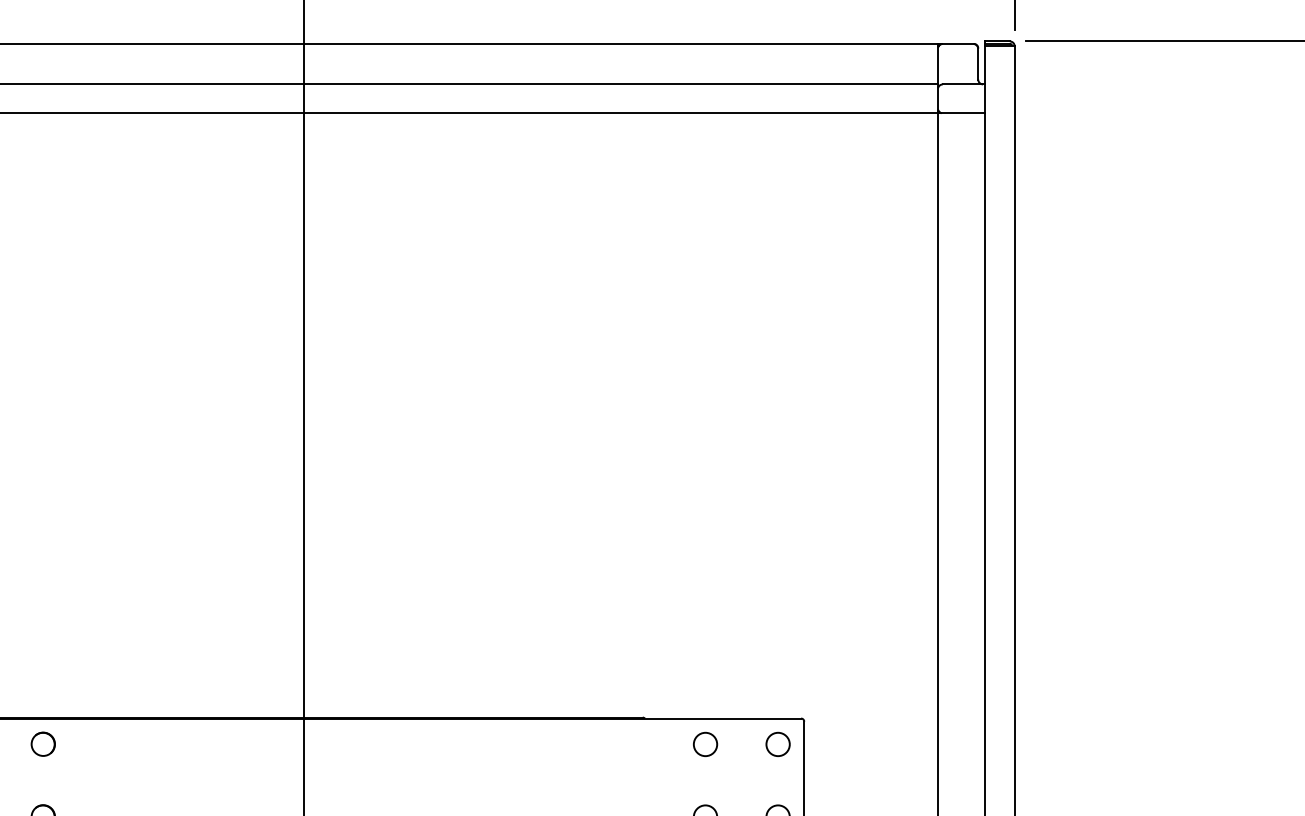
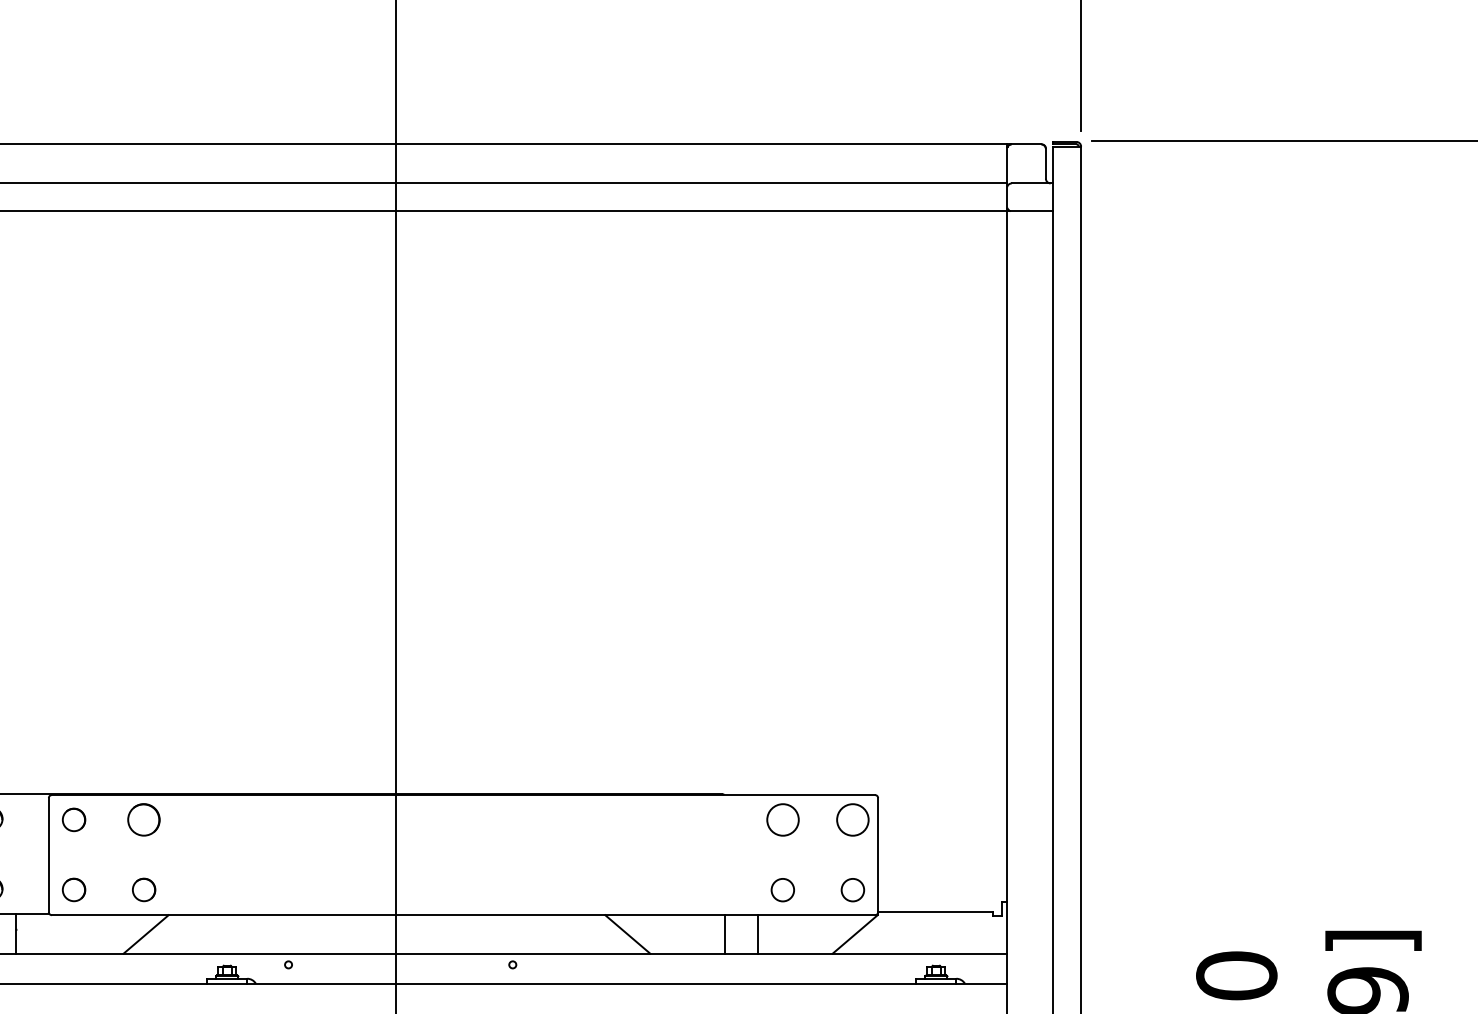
part: (43, 743) -> (144, 819), size x1.4
circle: (705, 744) -> (782, 820), size x1.4
circle: (777, 744) -> (852, 820), size x1.4

